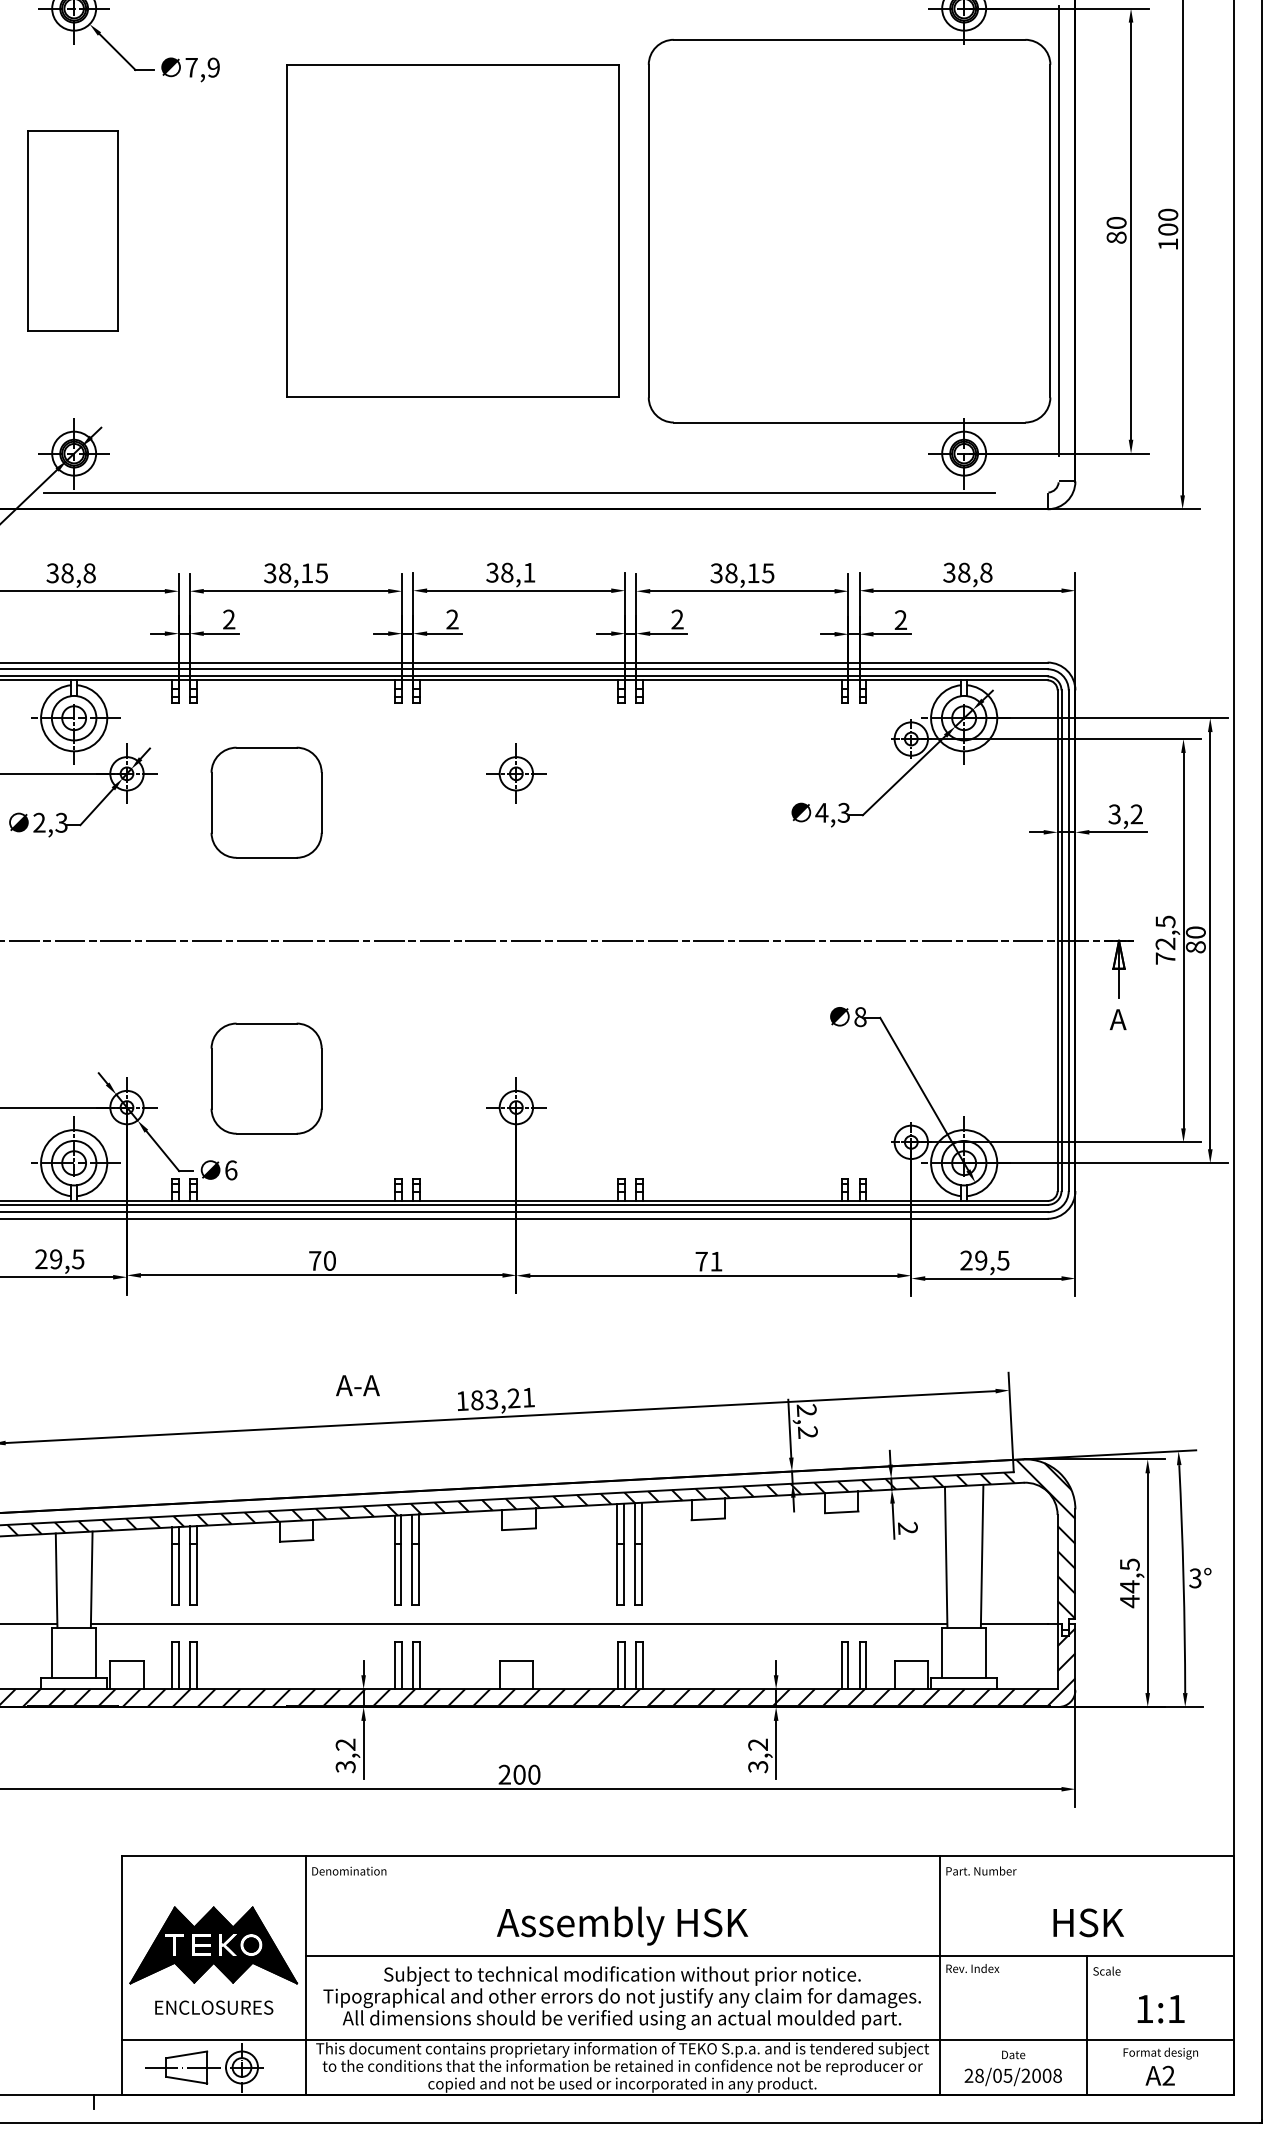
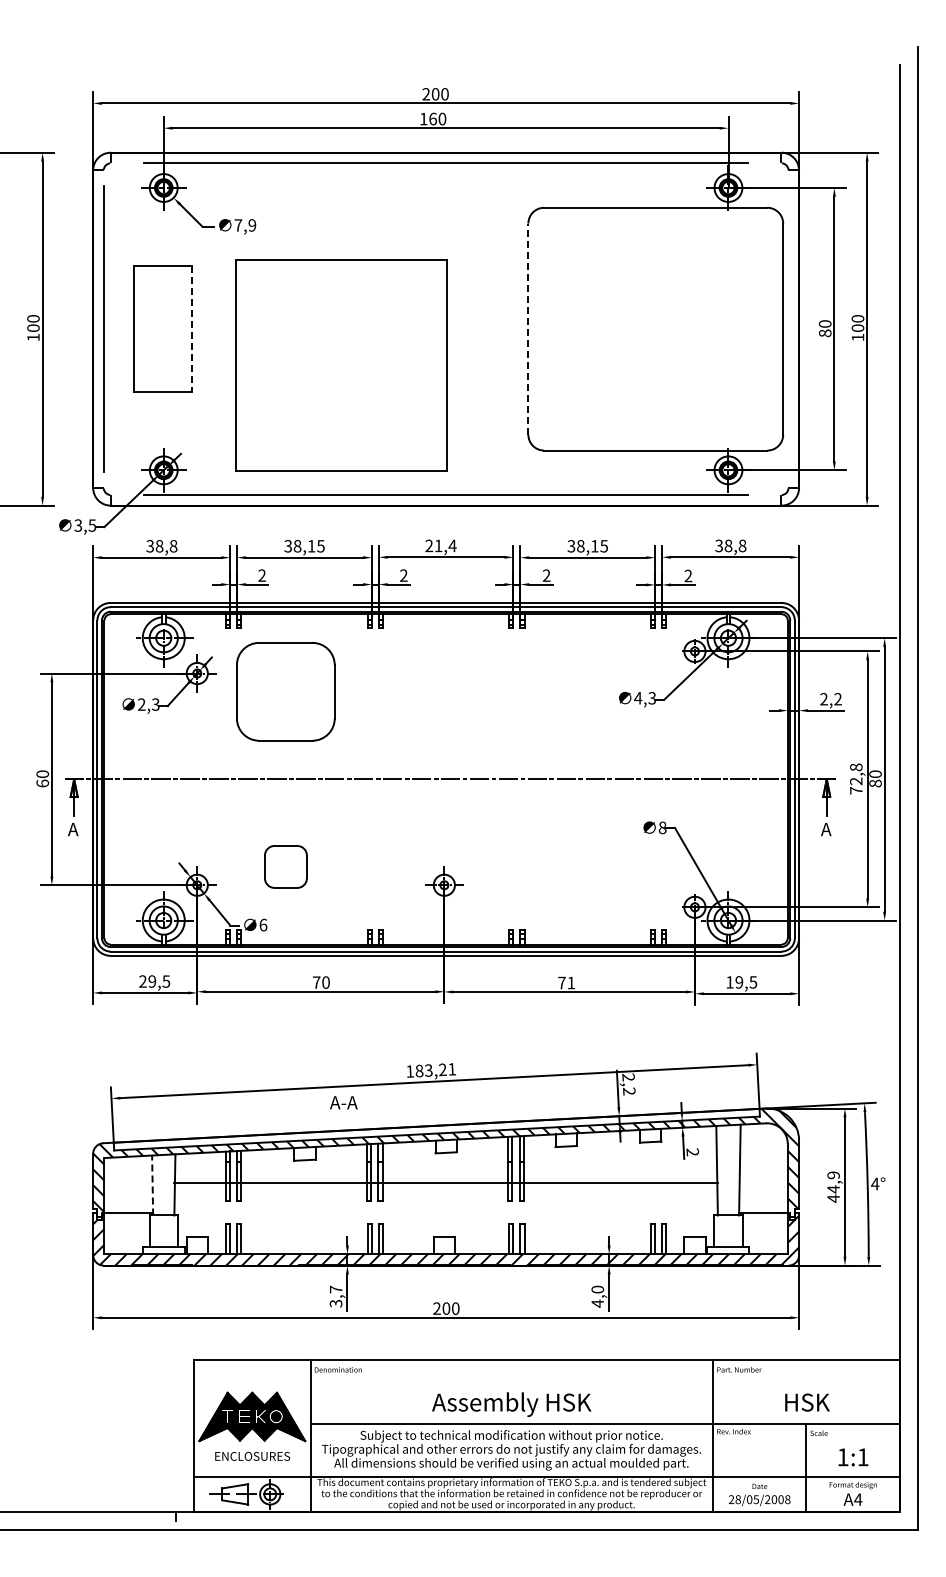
line: (117, 231) -> (191, 329), solid -> dashed
part: (453, 231) -> (341, 365), moved
line: (648, 231) -> (528, 329), solid -> dashed
line: (1058, 231) -> (788, 329), removed
text: (510, 572) -> (440, 545), 38,1 -> 21,4
part: (516, 773) -> (444, 673), removed
part: (266, 802) -> (285, 691), size x1.4
text: (1113, 814) -> (823, 699), 3,2 -> 2,2
text: (1165, 921) -> (856, 767), 72,5 -> 72,8
part: (266, 1077) -> (285, 866), size x0.6
text: (965, 1260) -> (729, 982), 29,5 -> 19,5
text: (357, 1385) -> (343, 1102), moved
text: (1129, 1564) -> (833, 1175), 44,5 -> 44,9
text: (1195, 1577) -> (875, 1183), 3° -> 4°
line: (56, 1580) -> (152, 1185), solid -> dashed
line: (518, 1623) -> (445, 1182), moved
text: (344, 1744) -> (335, 1289), 3,2 -> 3,7
text: (757, 1755) -> (597, 1296), 3,2 -> 4,0
text: (1169, 2075) -> (858, 1499), A2 -> A4

